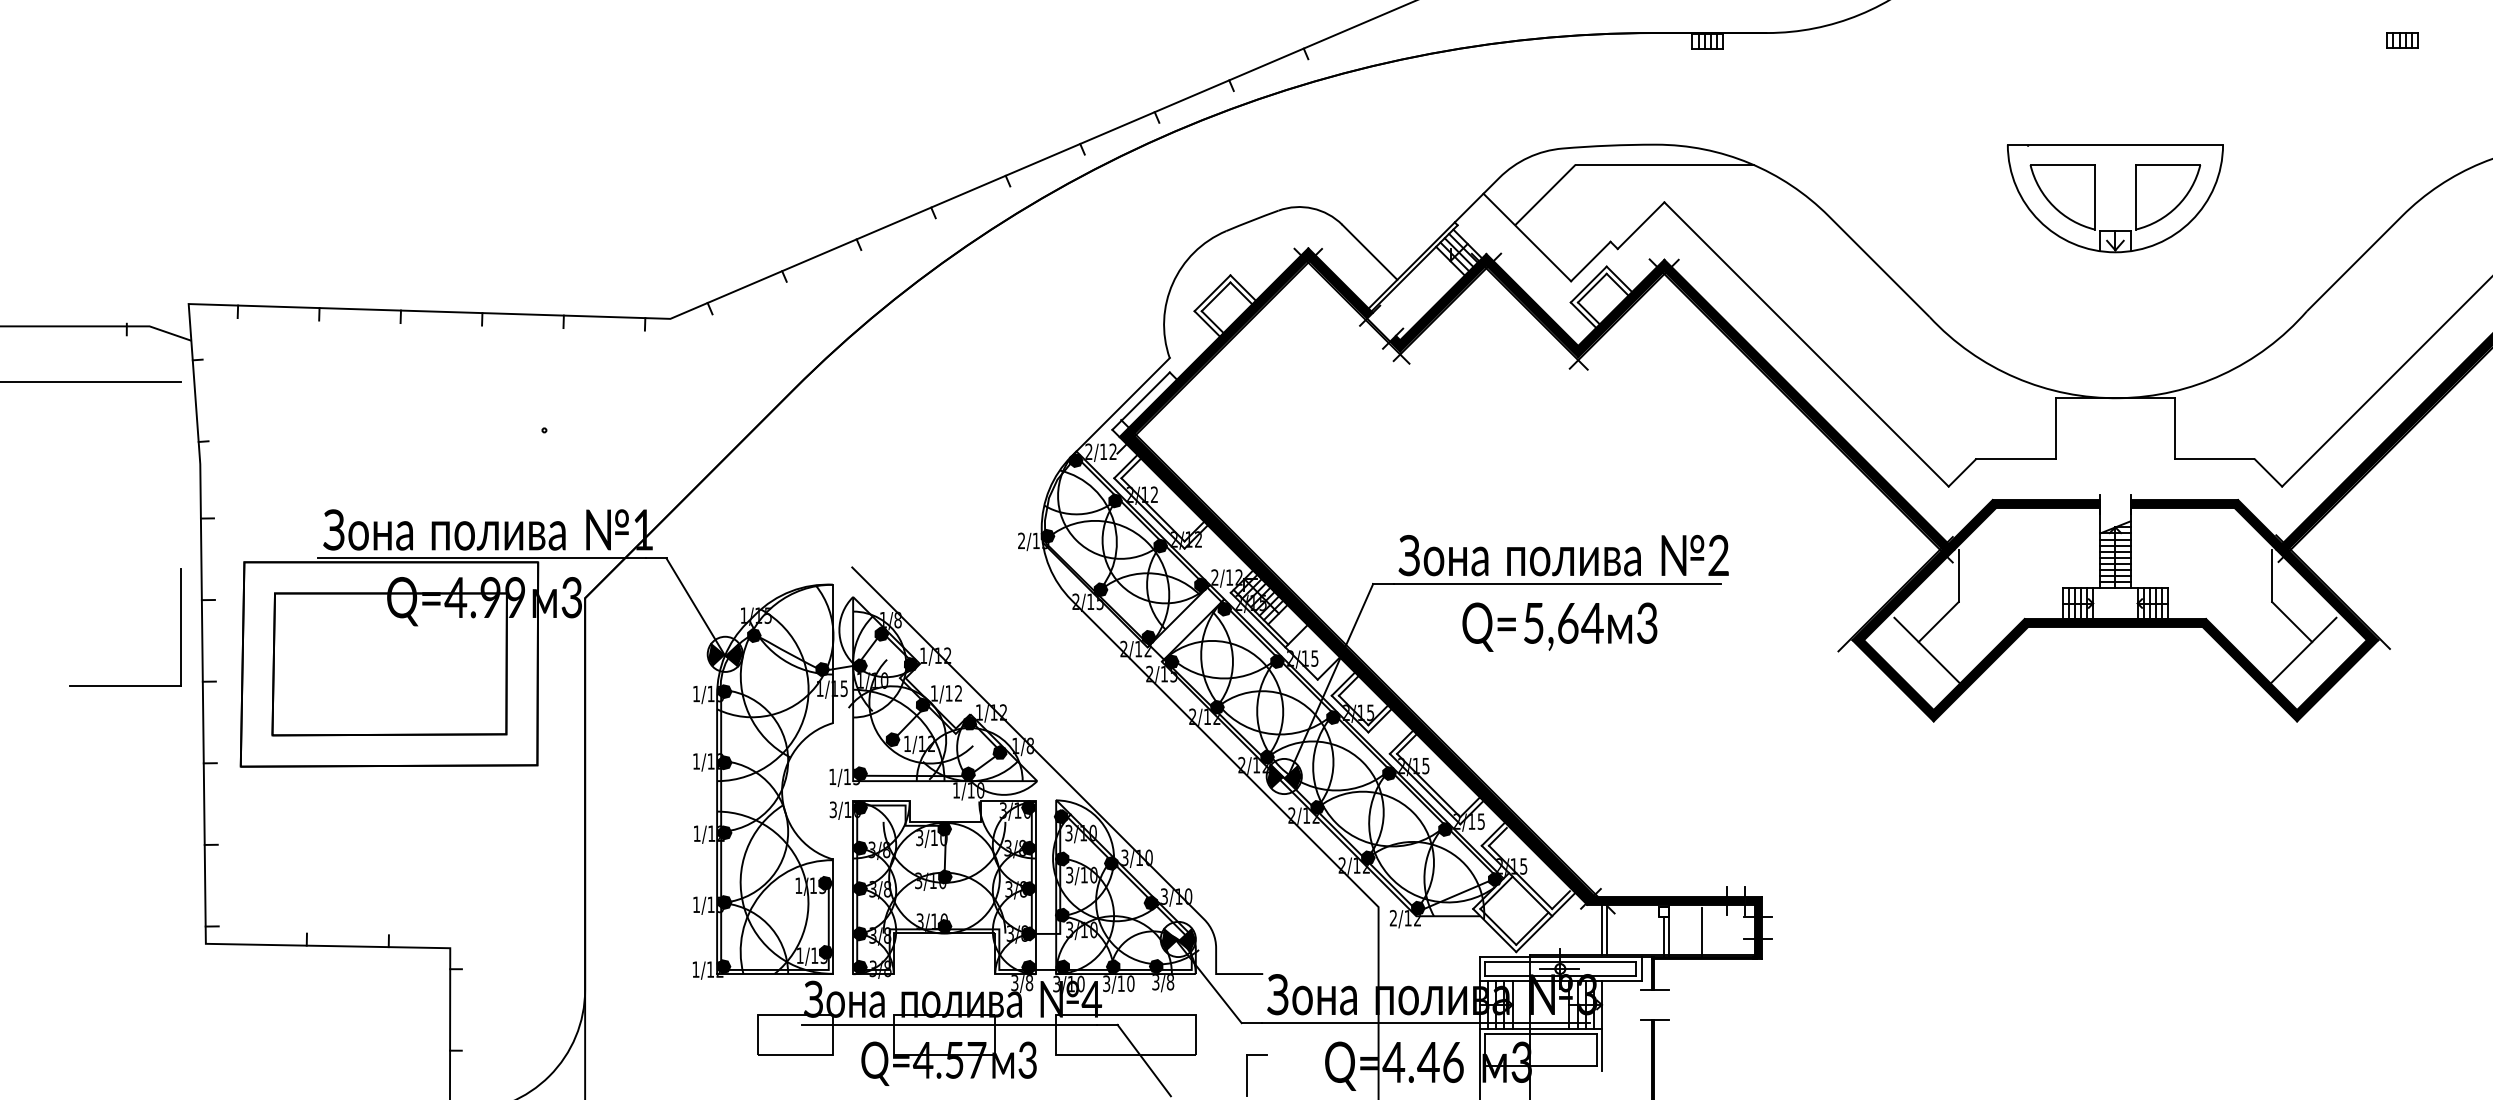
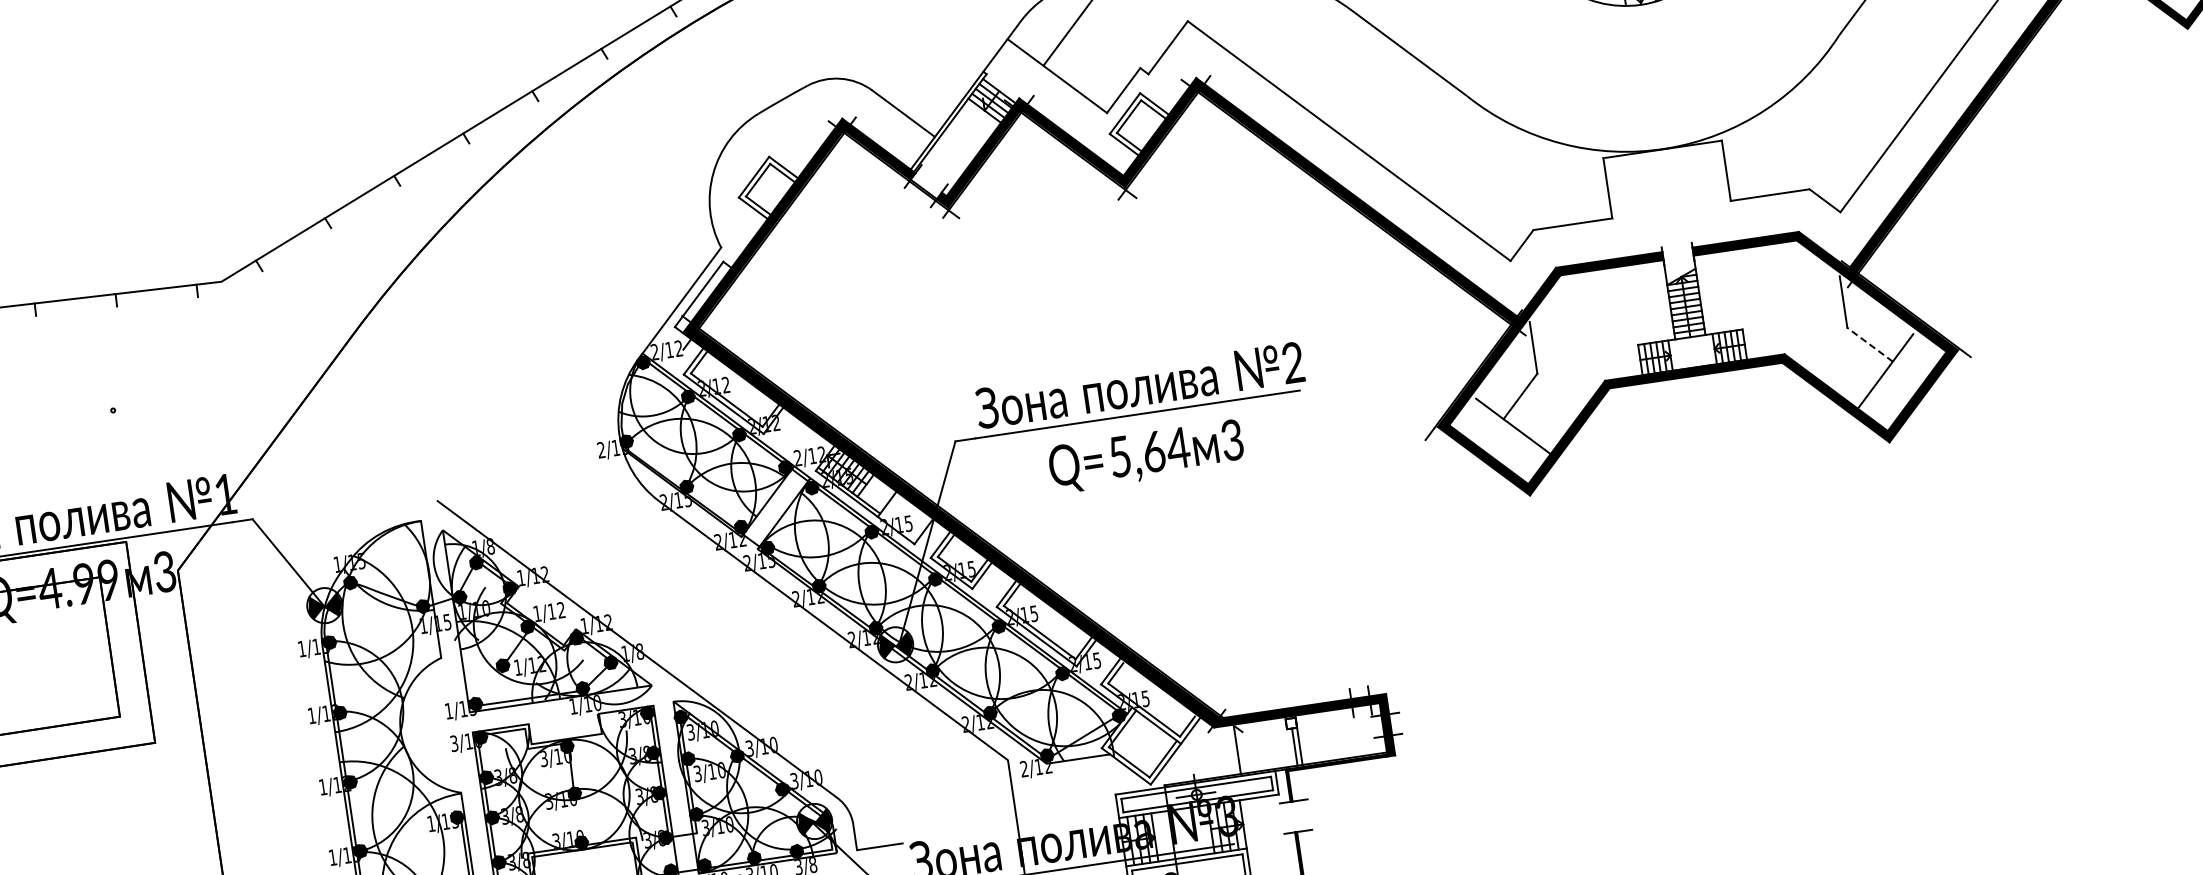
line: (2291, 621) -> (1869, 344), solid -> dashed
line: (1601, 929) -> (1231, 749), removed
line: (1701, 931) -> (1331, 737), removed

